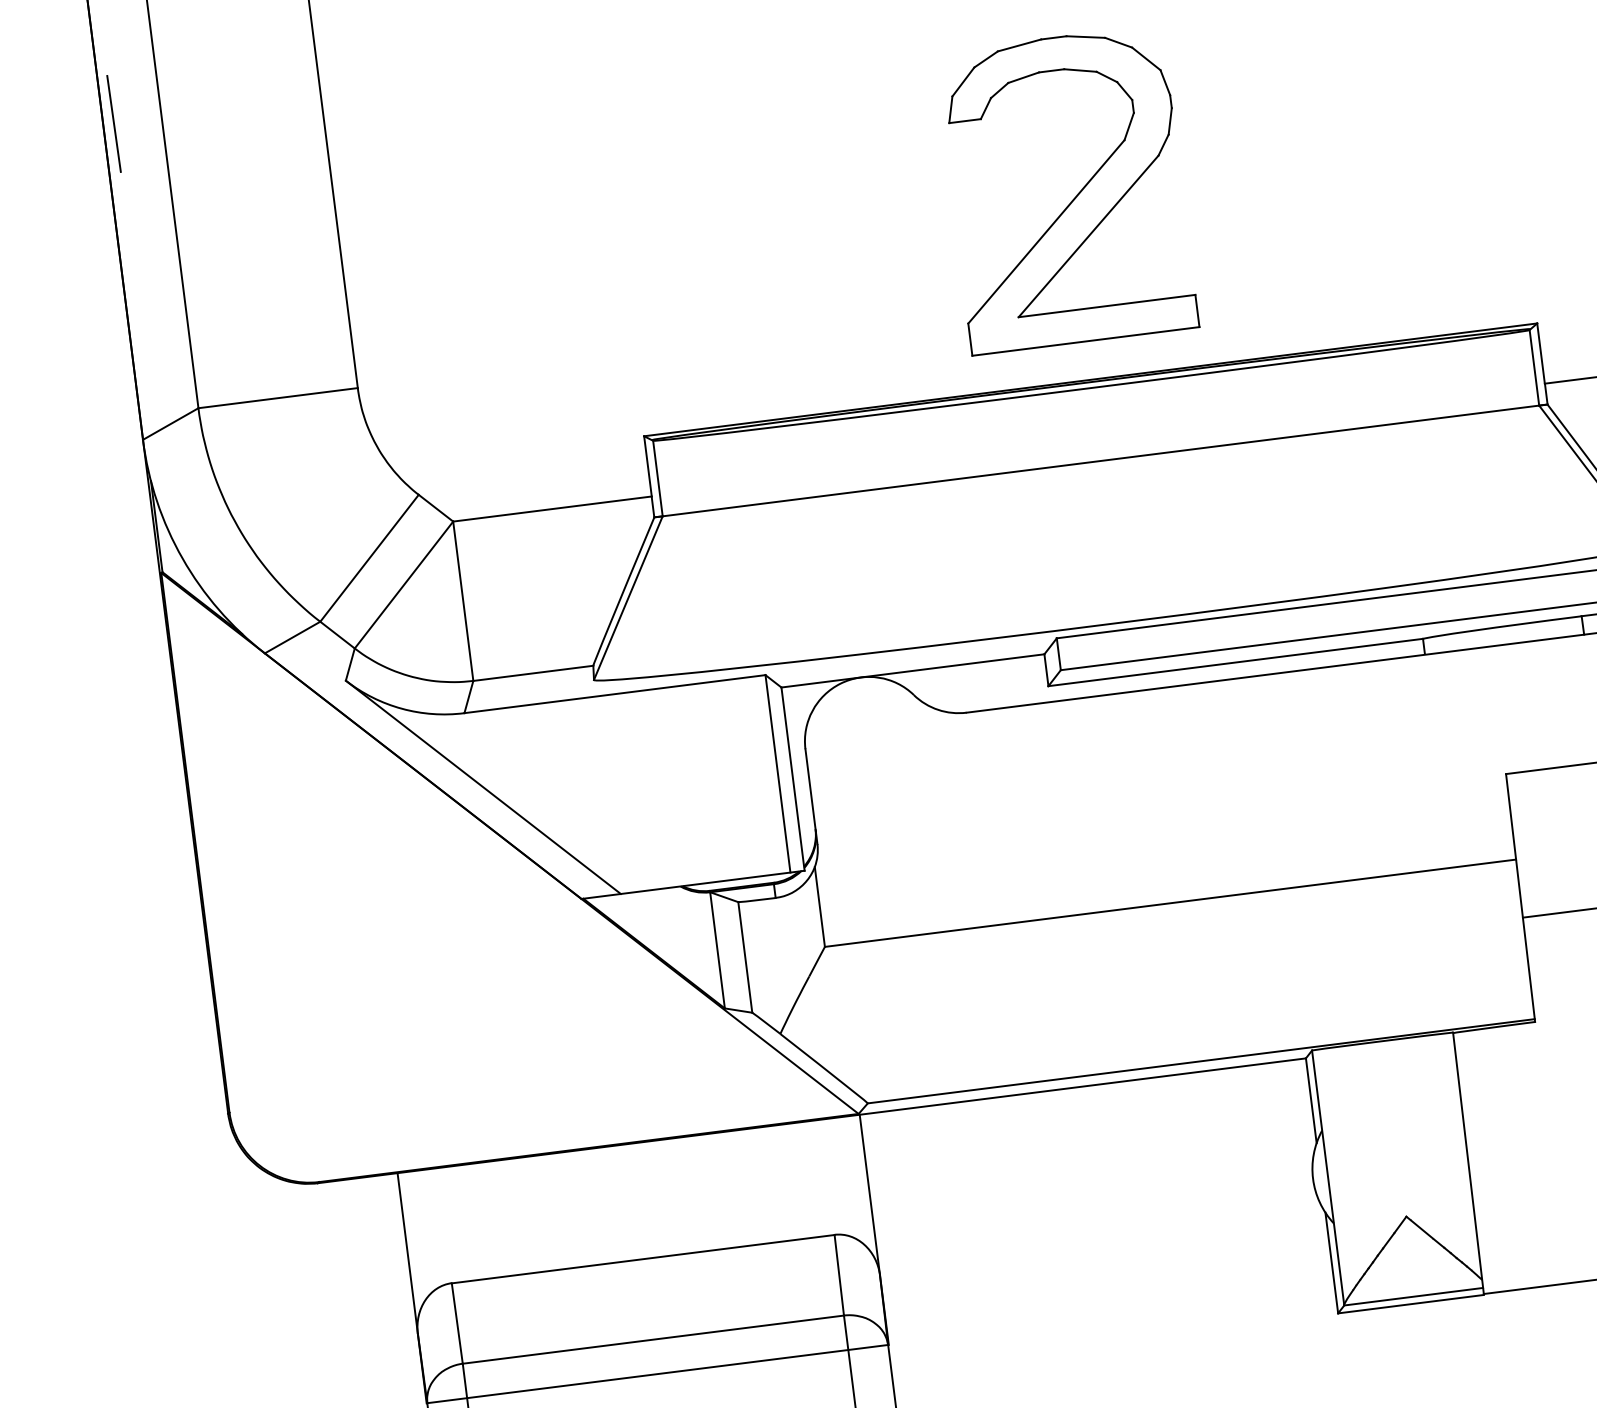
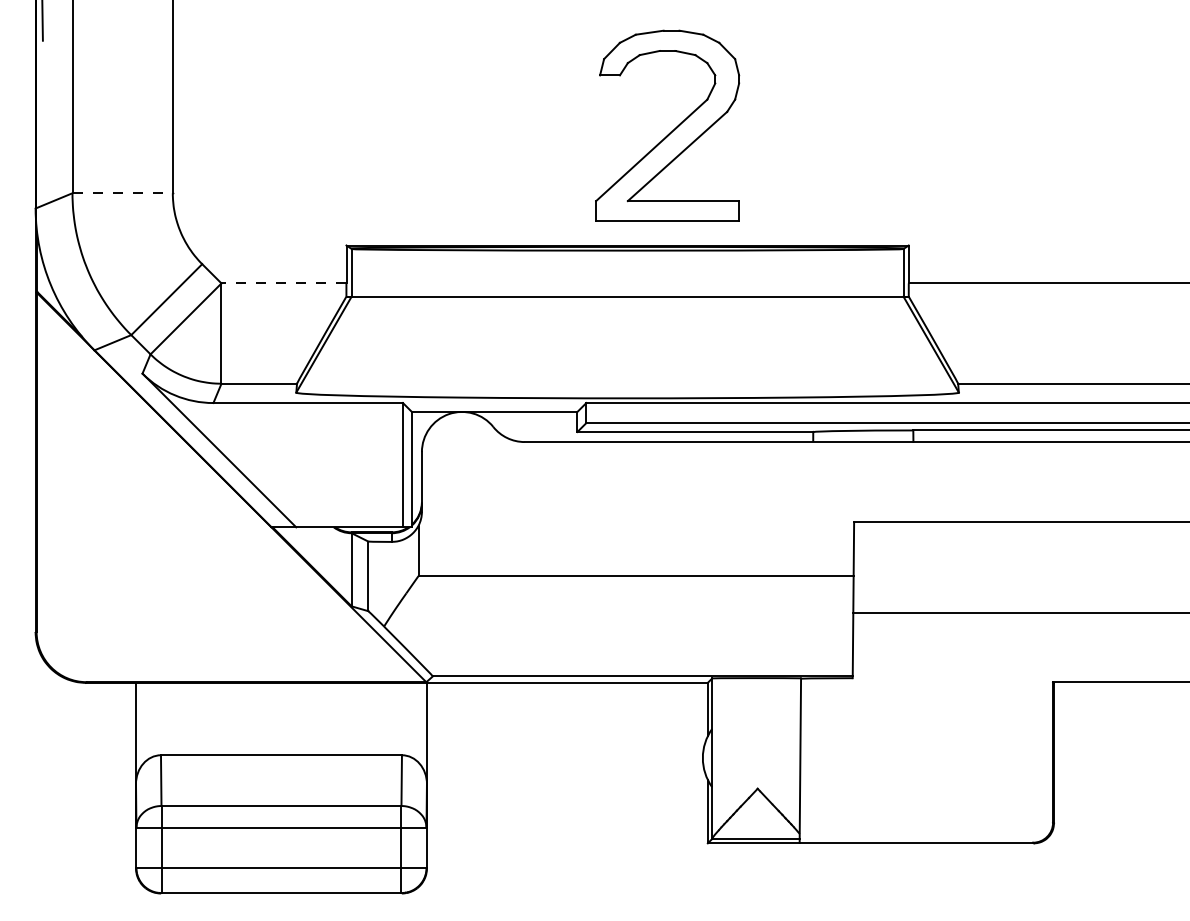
part: (1072, 198) -> (670, 131), moved
line: (279, 398) -> (123, 193), solid -> dashed
line: (551, 509) -> (283, 283), solid -> dashed

